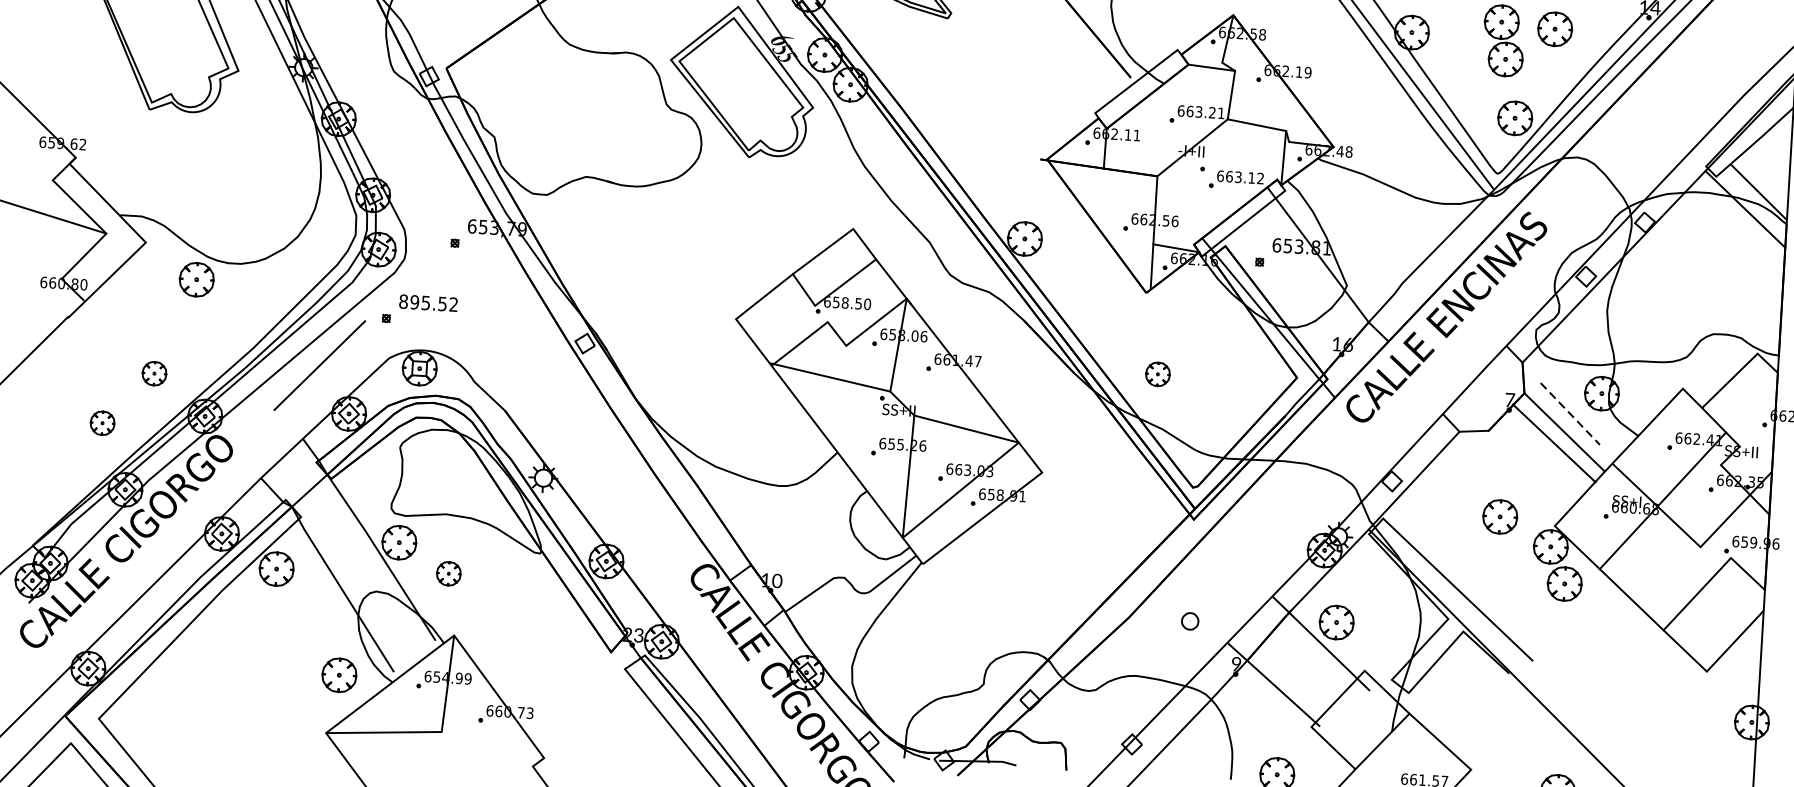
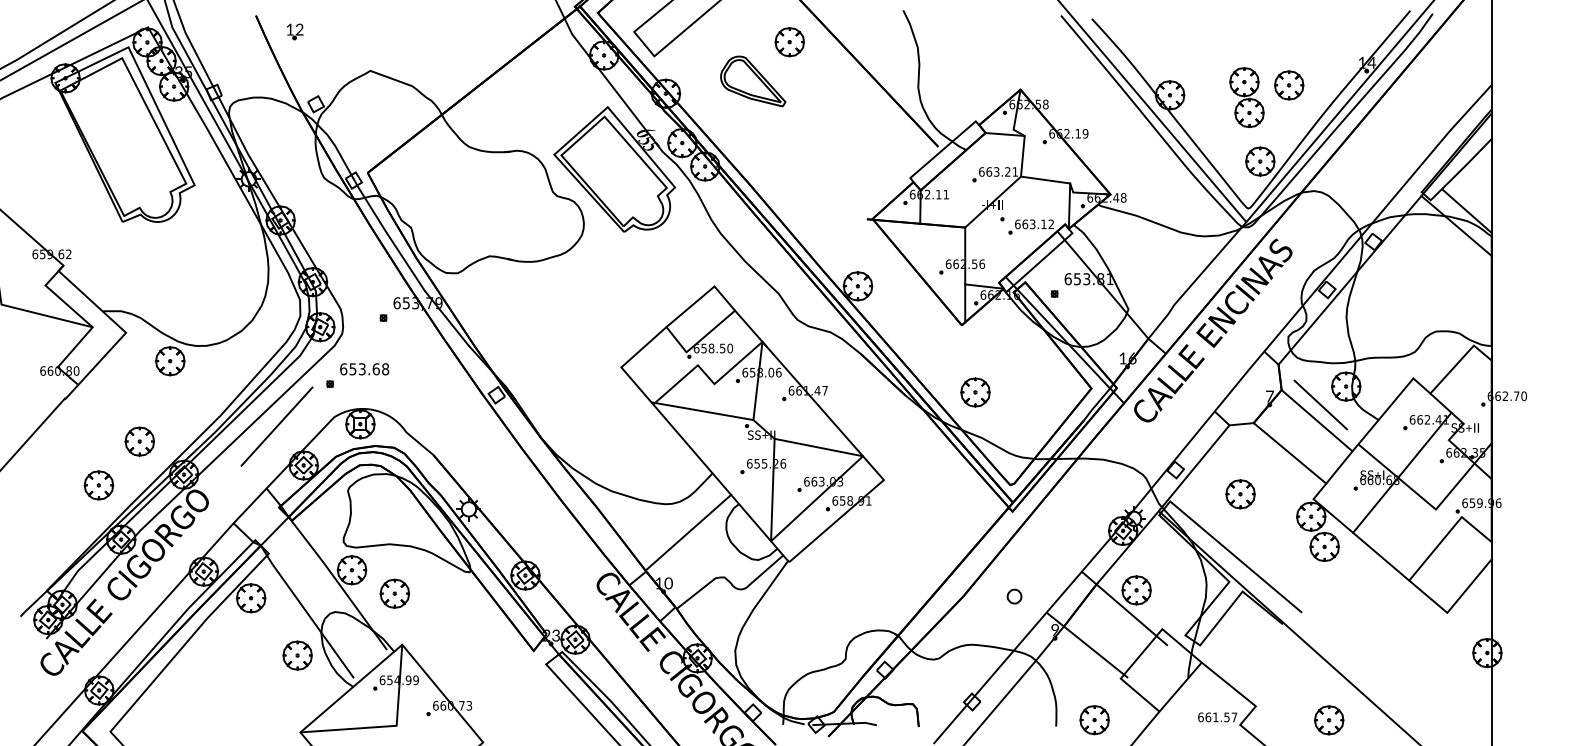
text: (428, 303) -> (364, 369), 895.52 -> 653.68
part: (154, 373) -> (139, 441), size x1.43
part: (1157, 374) -> (975, 392), size x1.43
line: (1569, 414) -> (1320, 405), dashed -> solid
part: (102, 423) -> (98, 485), size x1.43
line: (1553, 443) -> (1289, 453), moved
part: (1500, 517) -> (1240, 494), moved
line: (804, 521) -> (688, 532), added
part: (448, 573) -> (394, 593), size x1.43
part: (339, 675) -> (297, 655), moved

